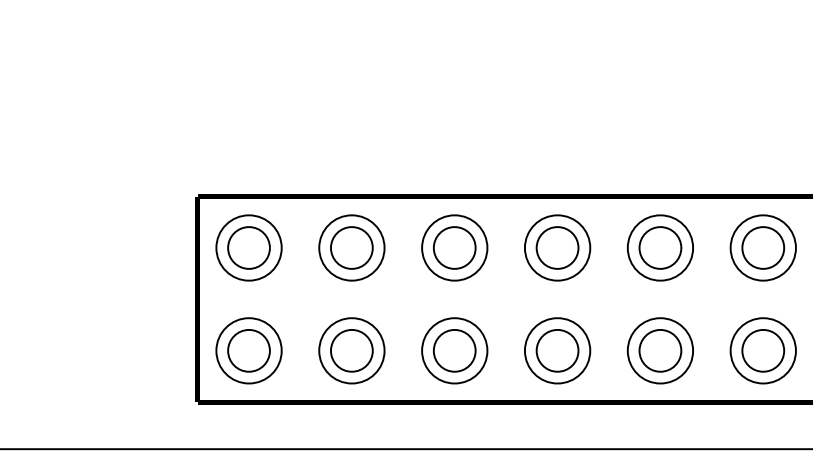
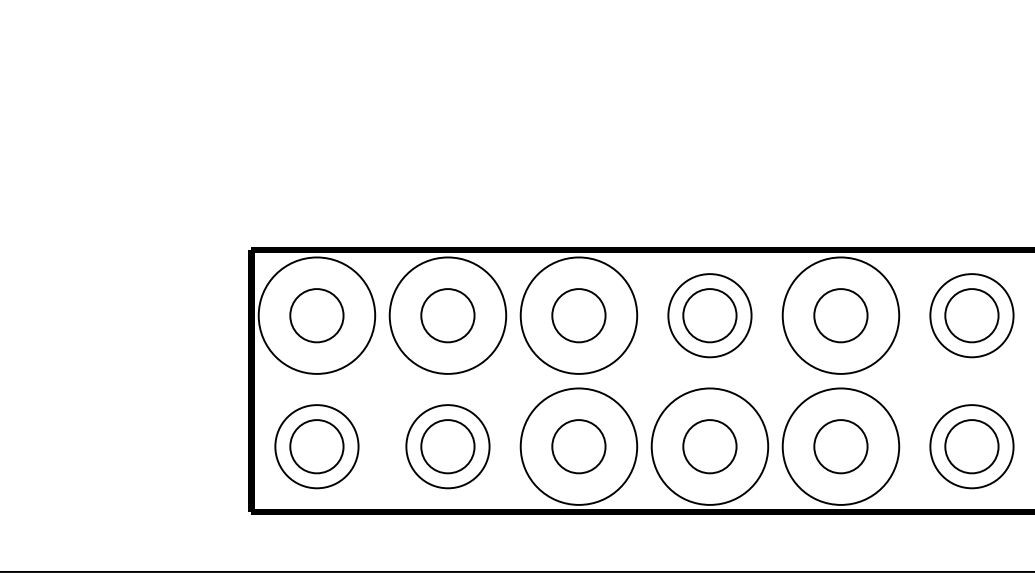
circle: (248, 247) -> (316, 315), size x1.4
circle: (351, 247) -> (447, 315), size x1.4
circle: (454, 247) -> (578, 315), size x1.4
circle: (660, 247) -> (840, 315), size x1.4
circle: (454, 350) -> (578, 446), size x1.4
circle: (557, 350) -> (709, 446), size x1.4
circle: (660, 350) -> (840, 446), size x1.4

